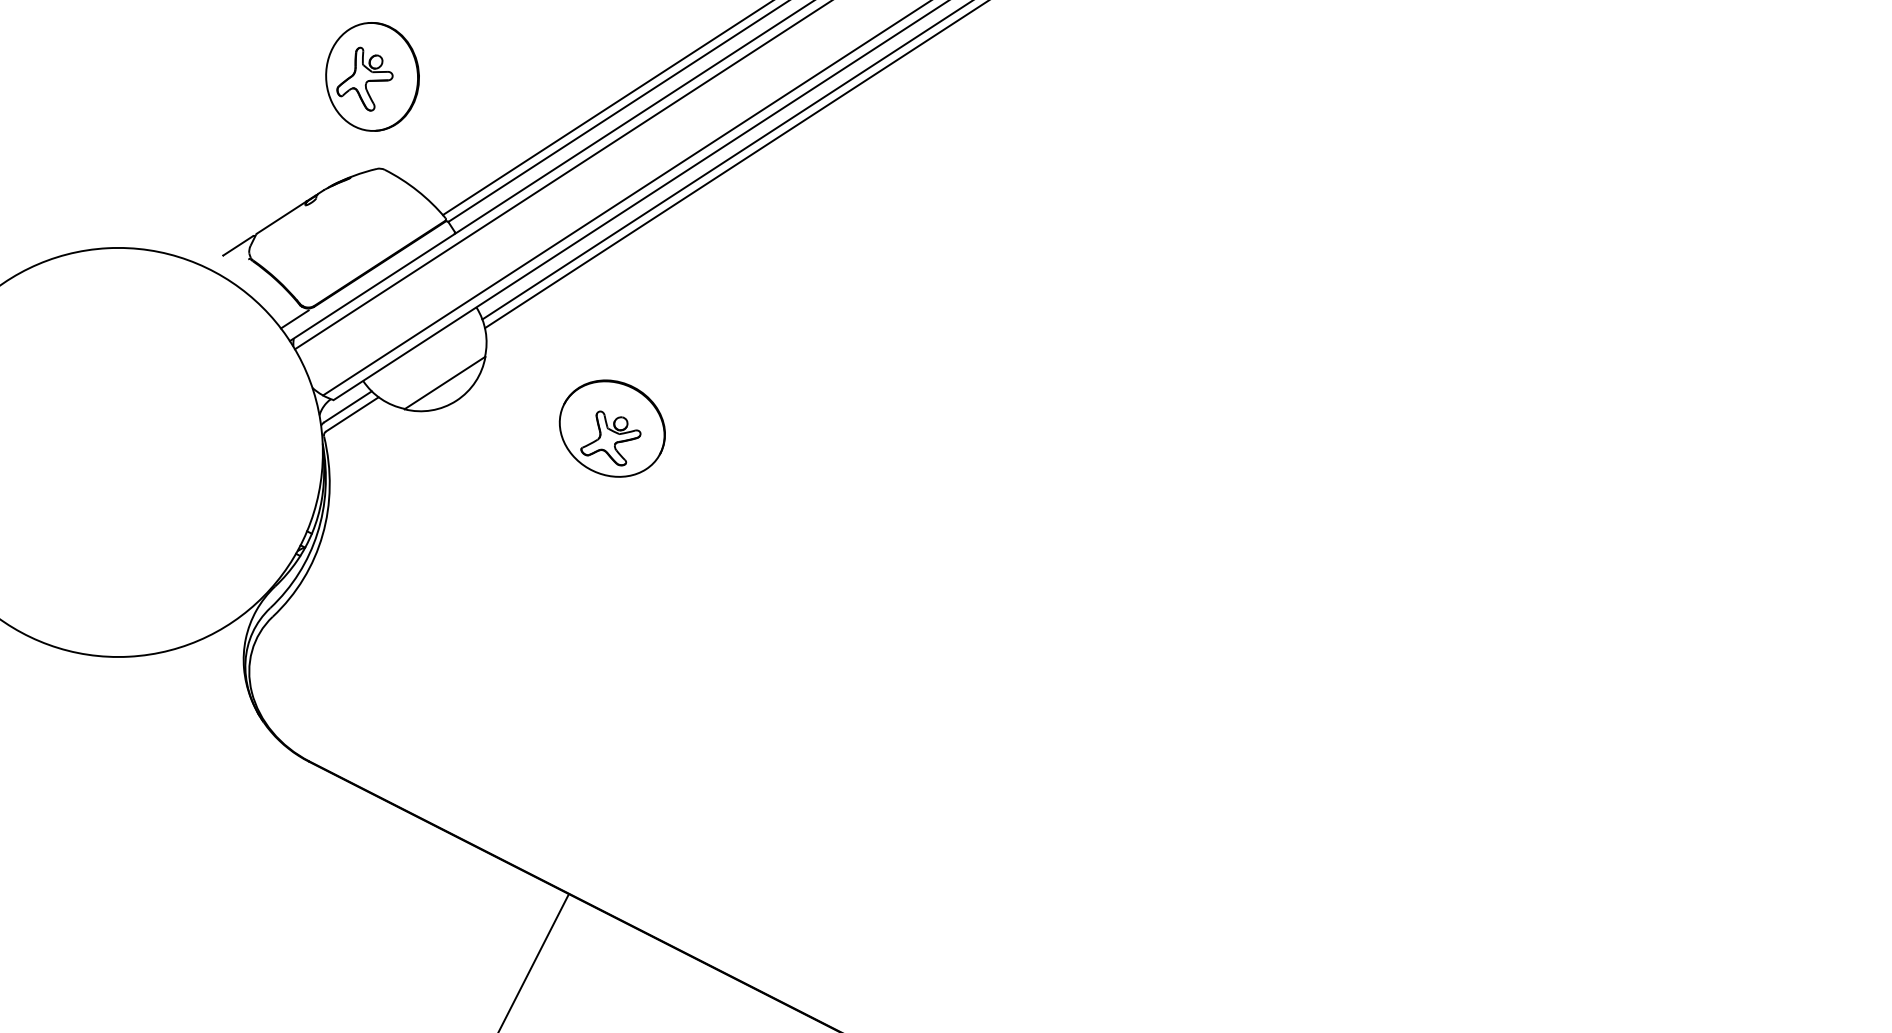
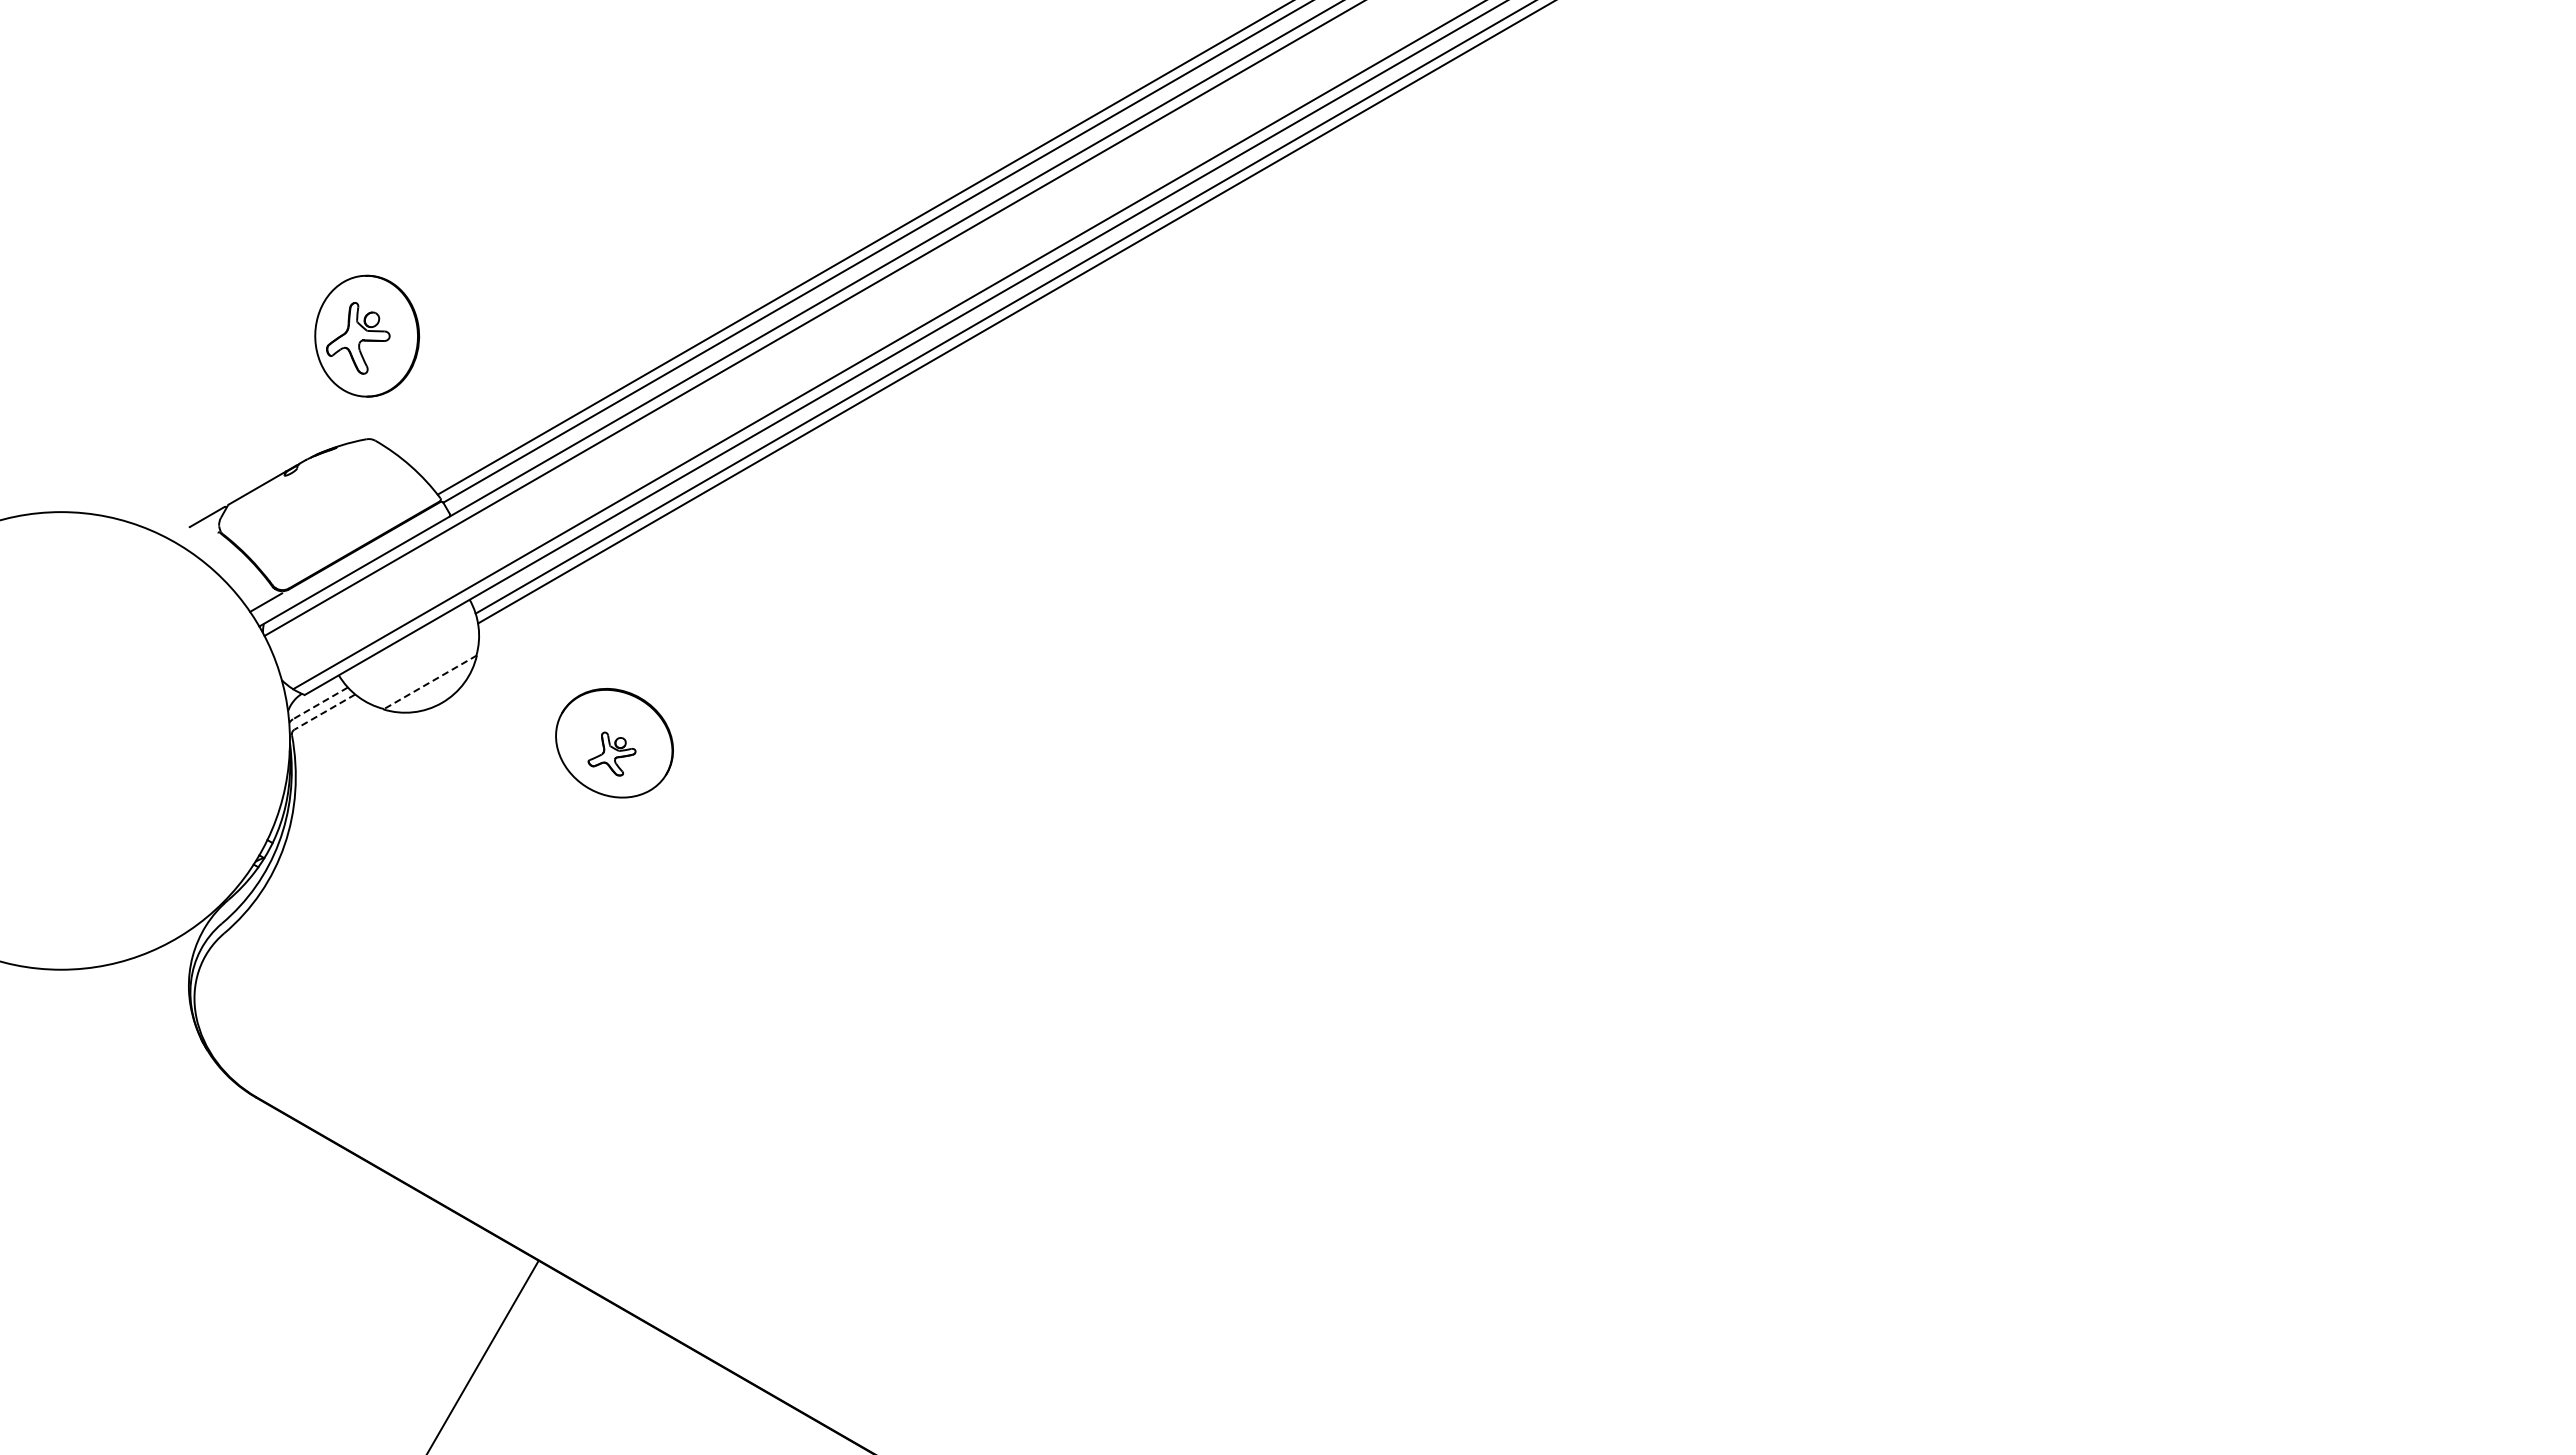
line: (445, 383) -> (430, 682), solid -> dashed
line: (348, 406) -> (320, 703), solid -> dashed
line: (352, 414) -> (324, 712), solid -> dashed
part: (610, 437) -> (611, 753), size x0.7

